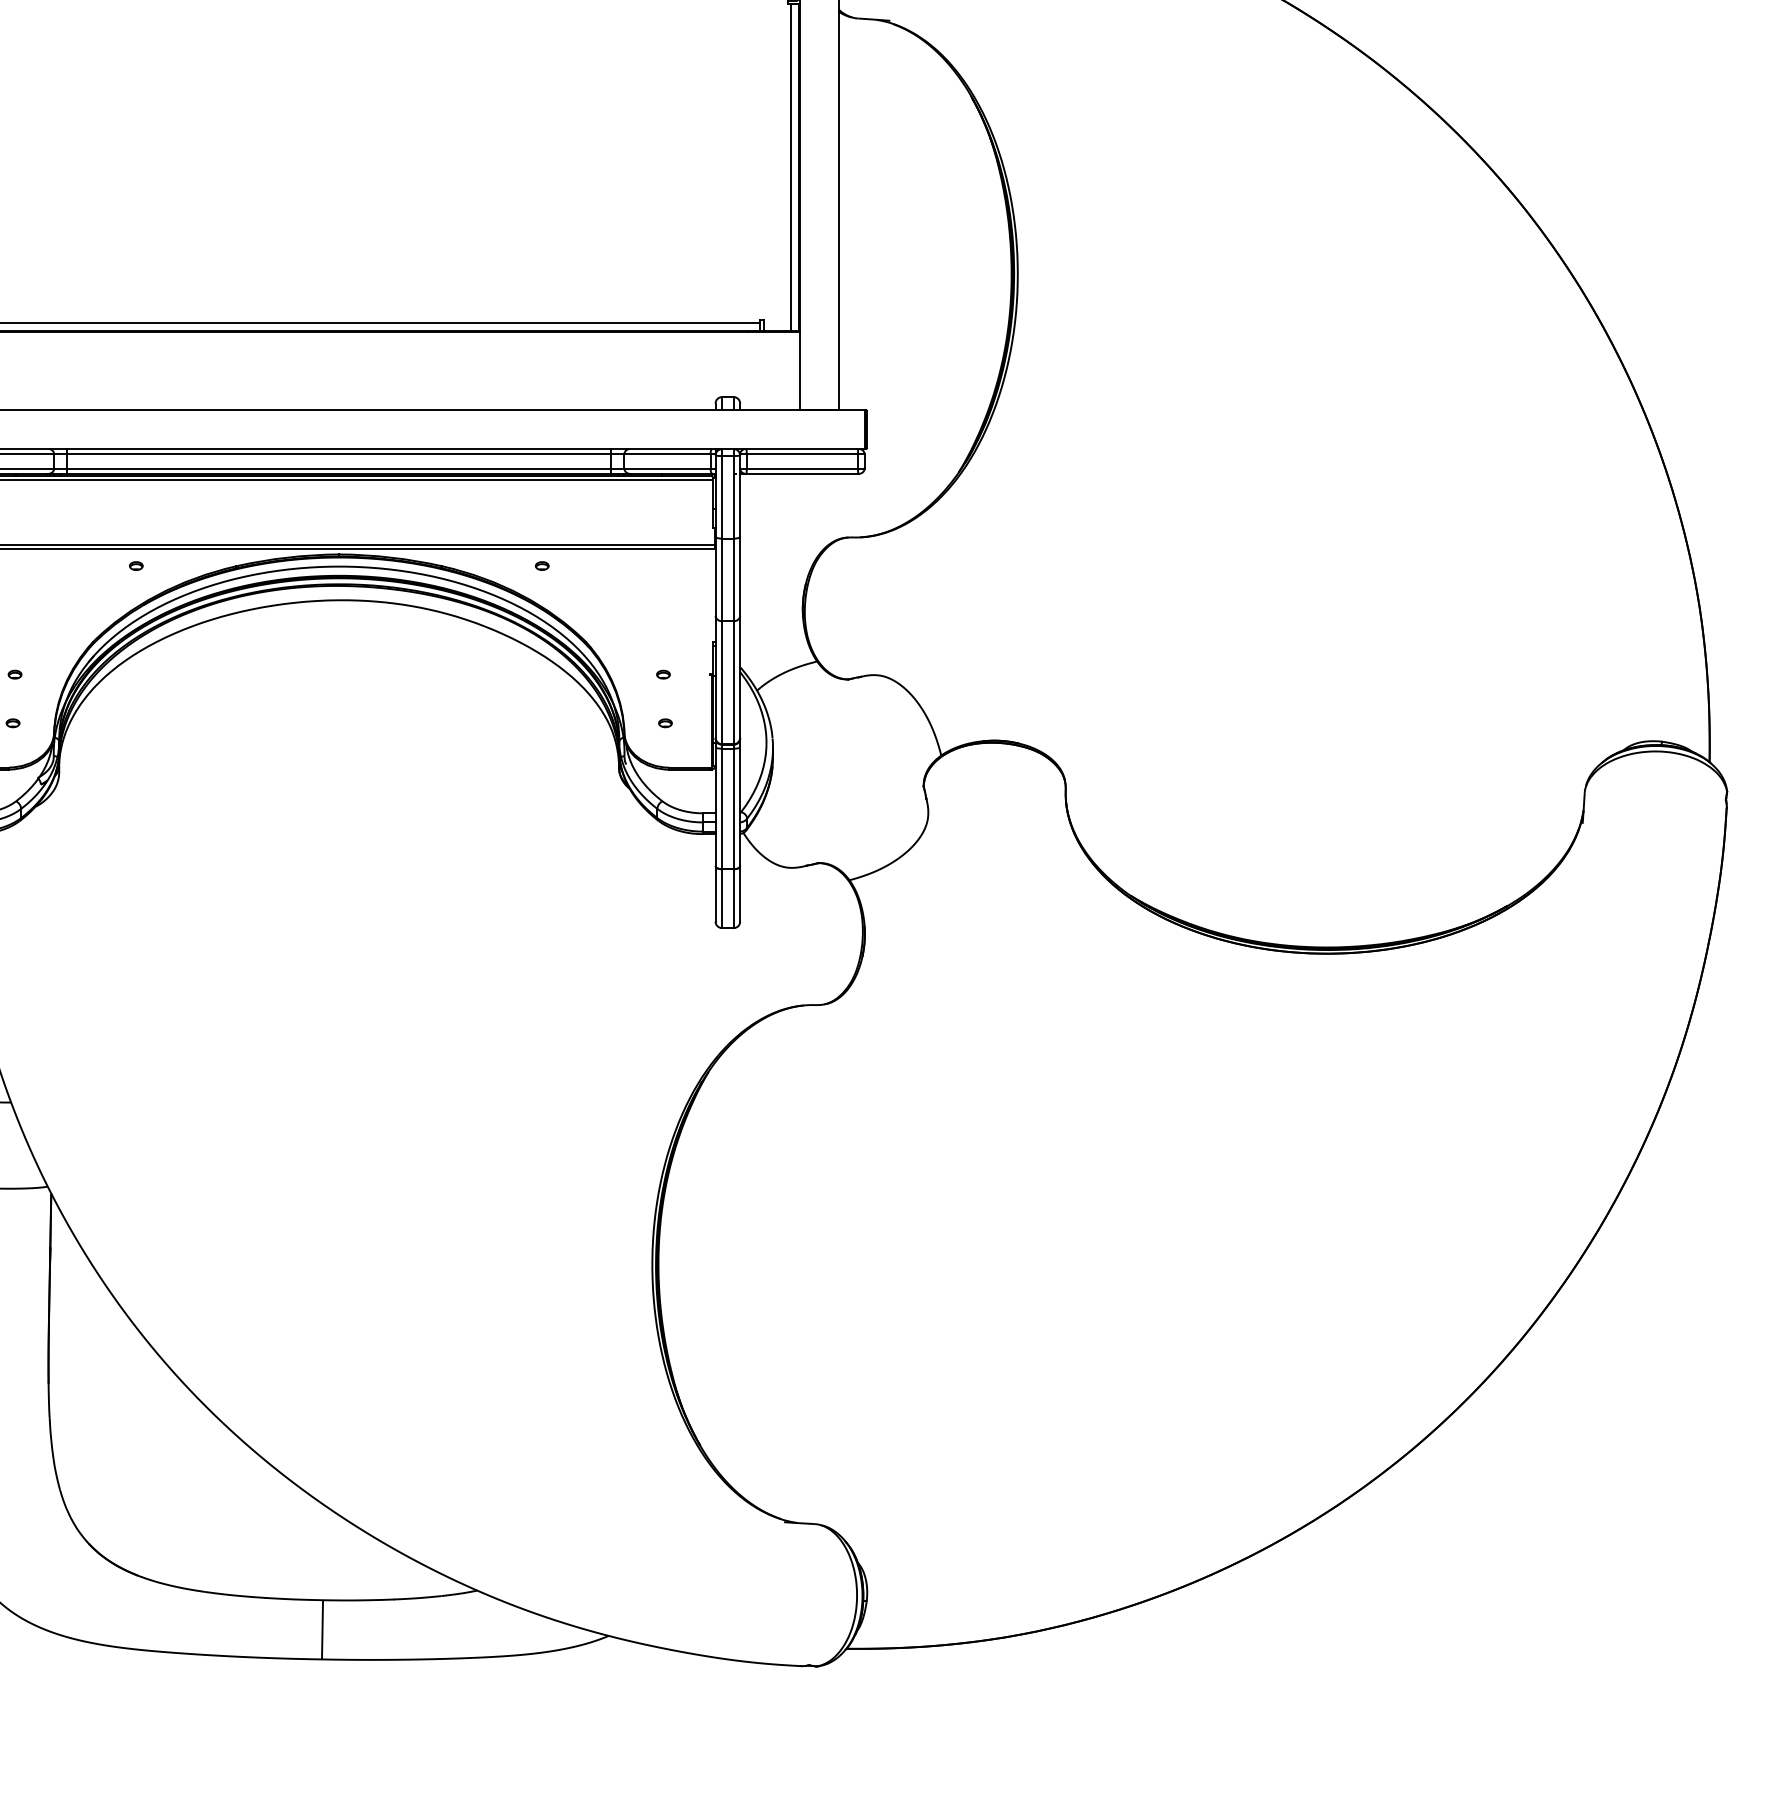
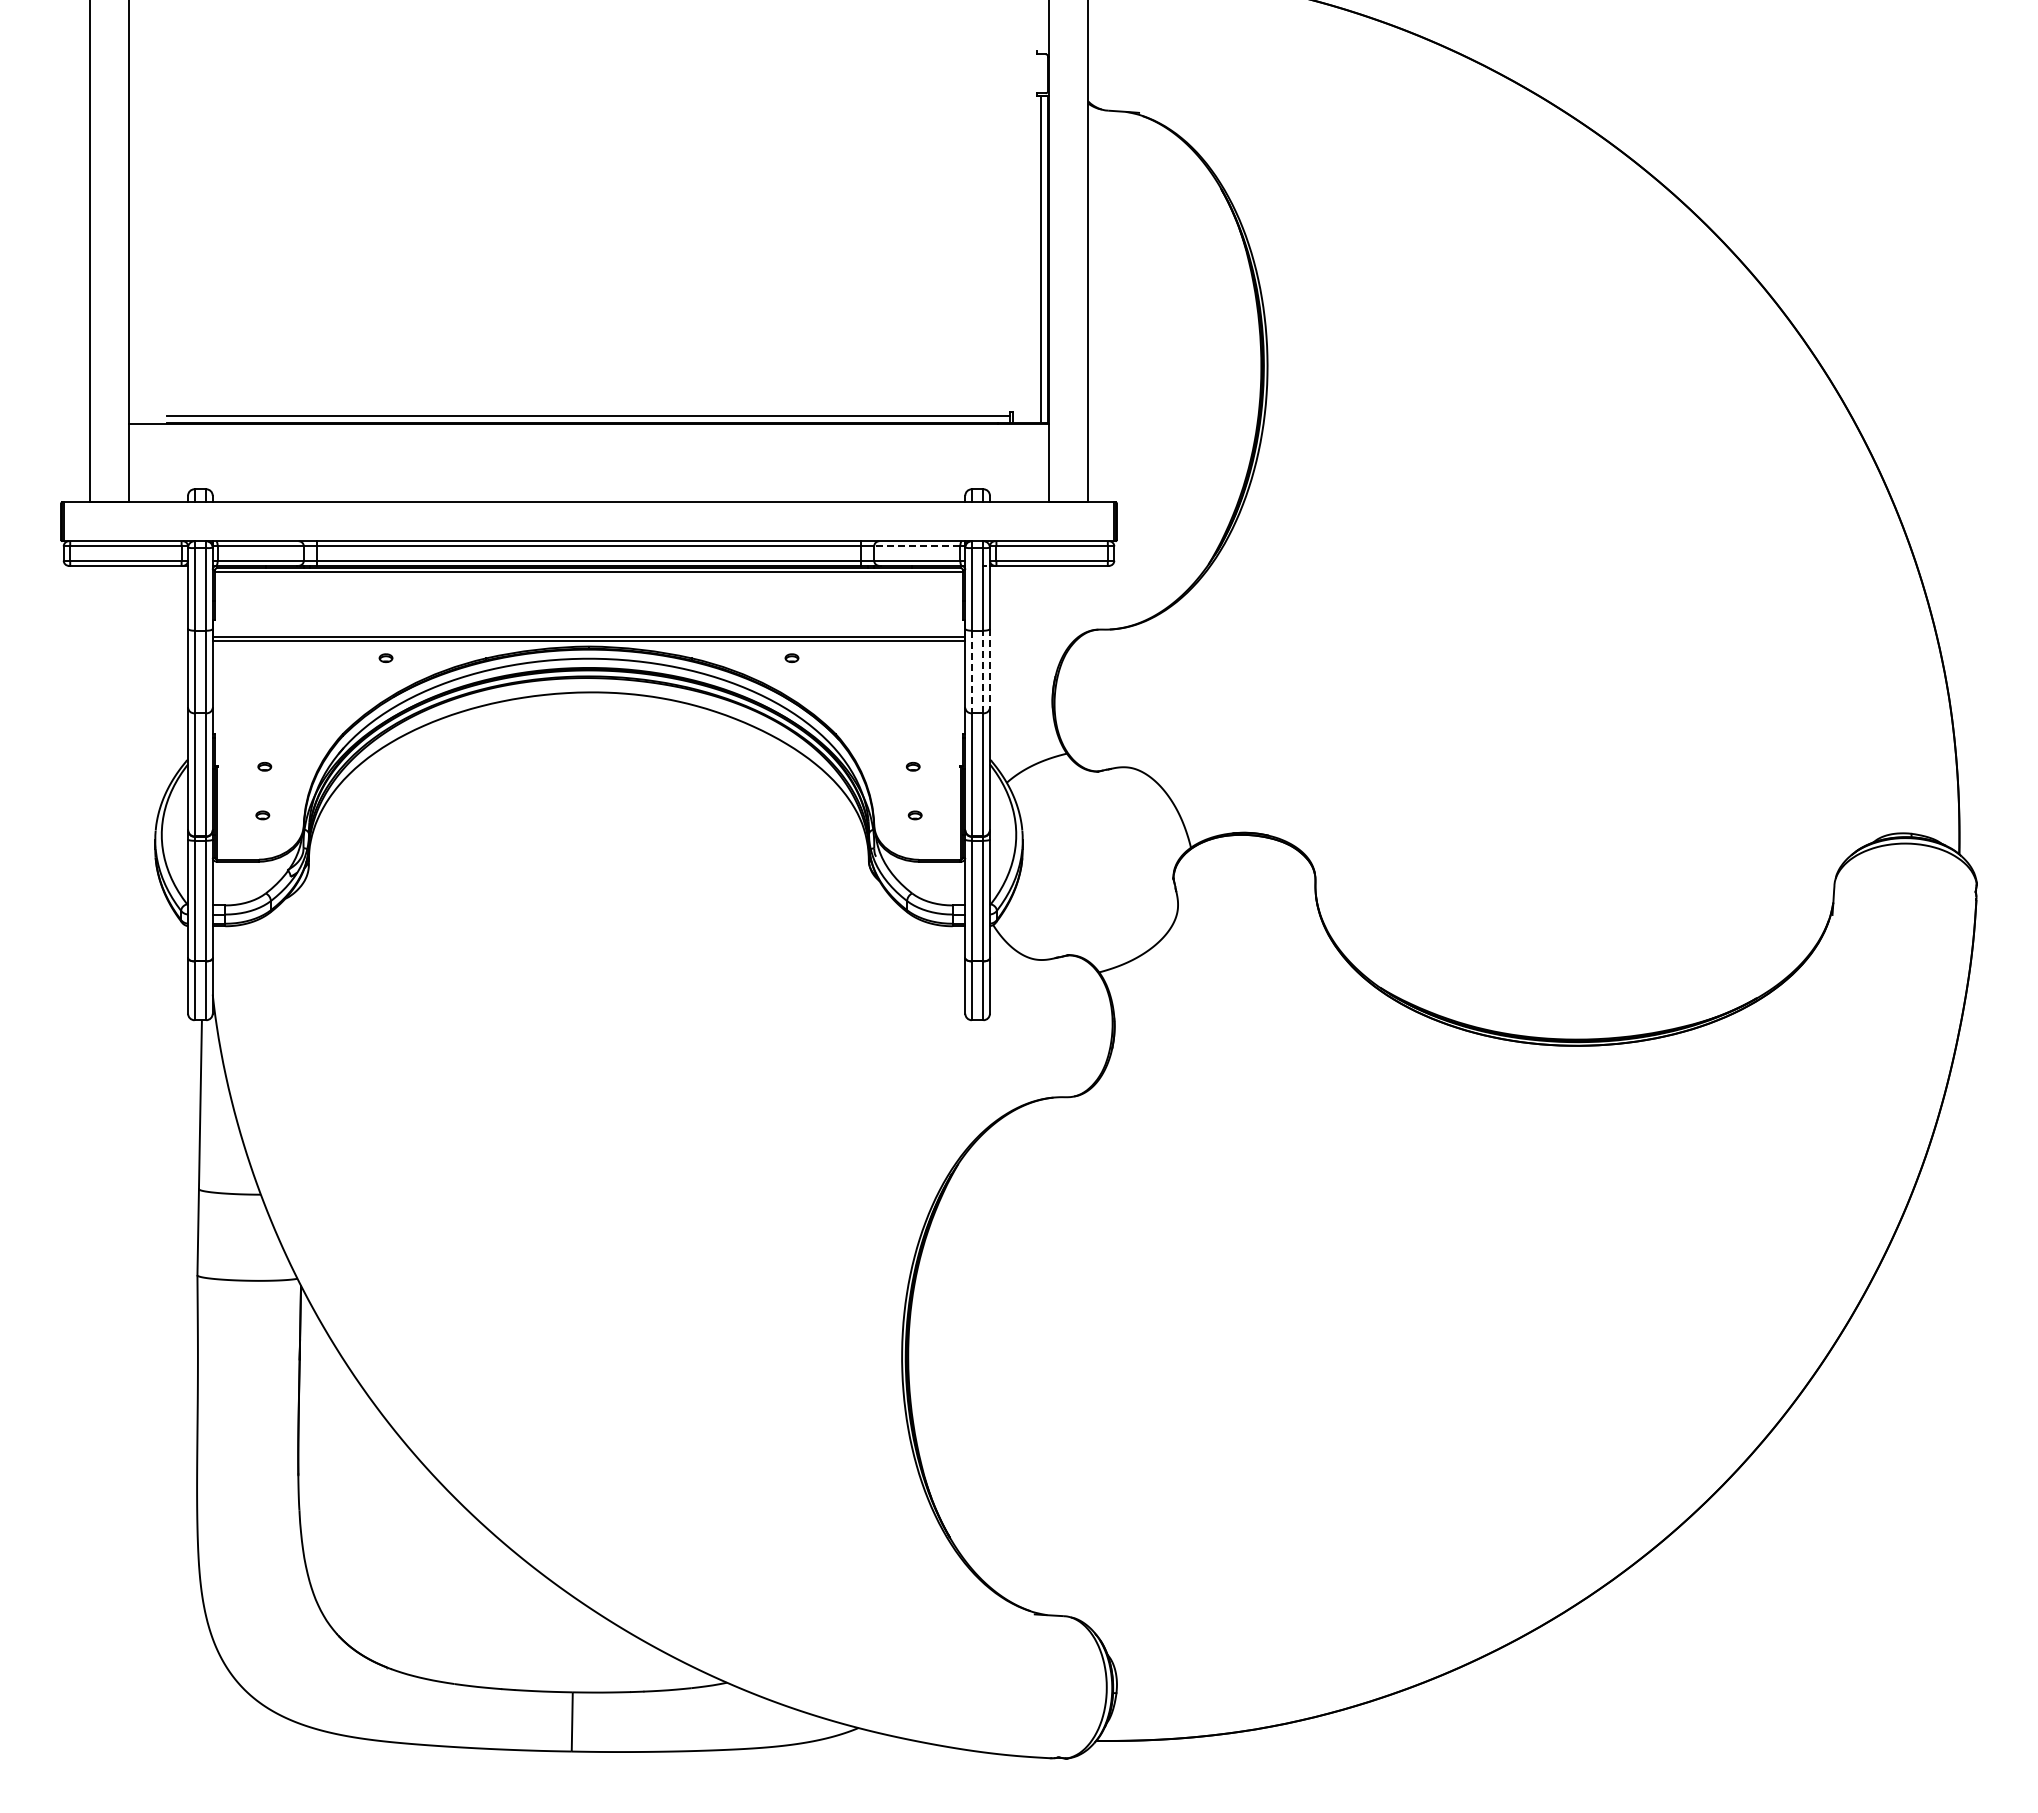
line: (666, 454) -> (916, 546), solid -> dashed
line: (739, 576) -> (989, 668), solid -> dashed
line: (733, 579) -> (983, 671), solid -> dashed
line: (721, 580) -> (971, 672), solid -> dashed

